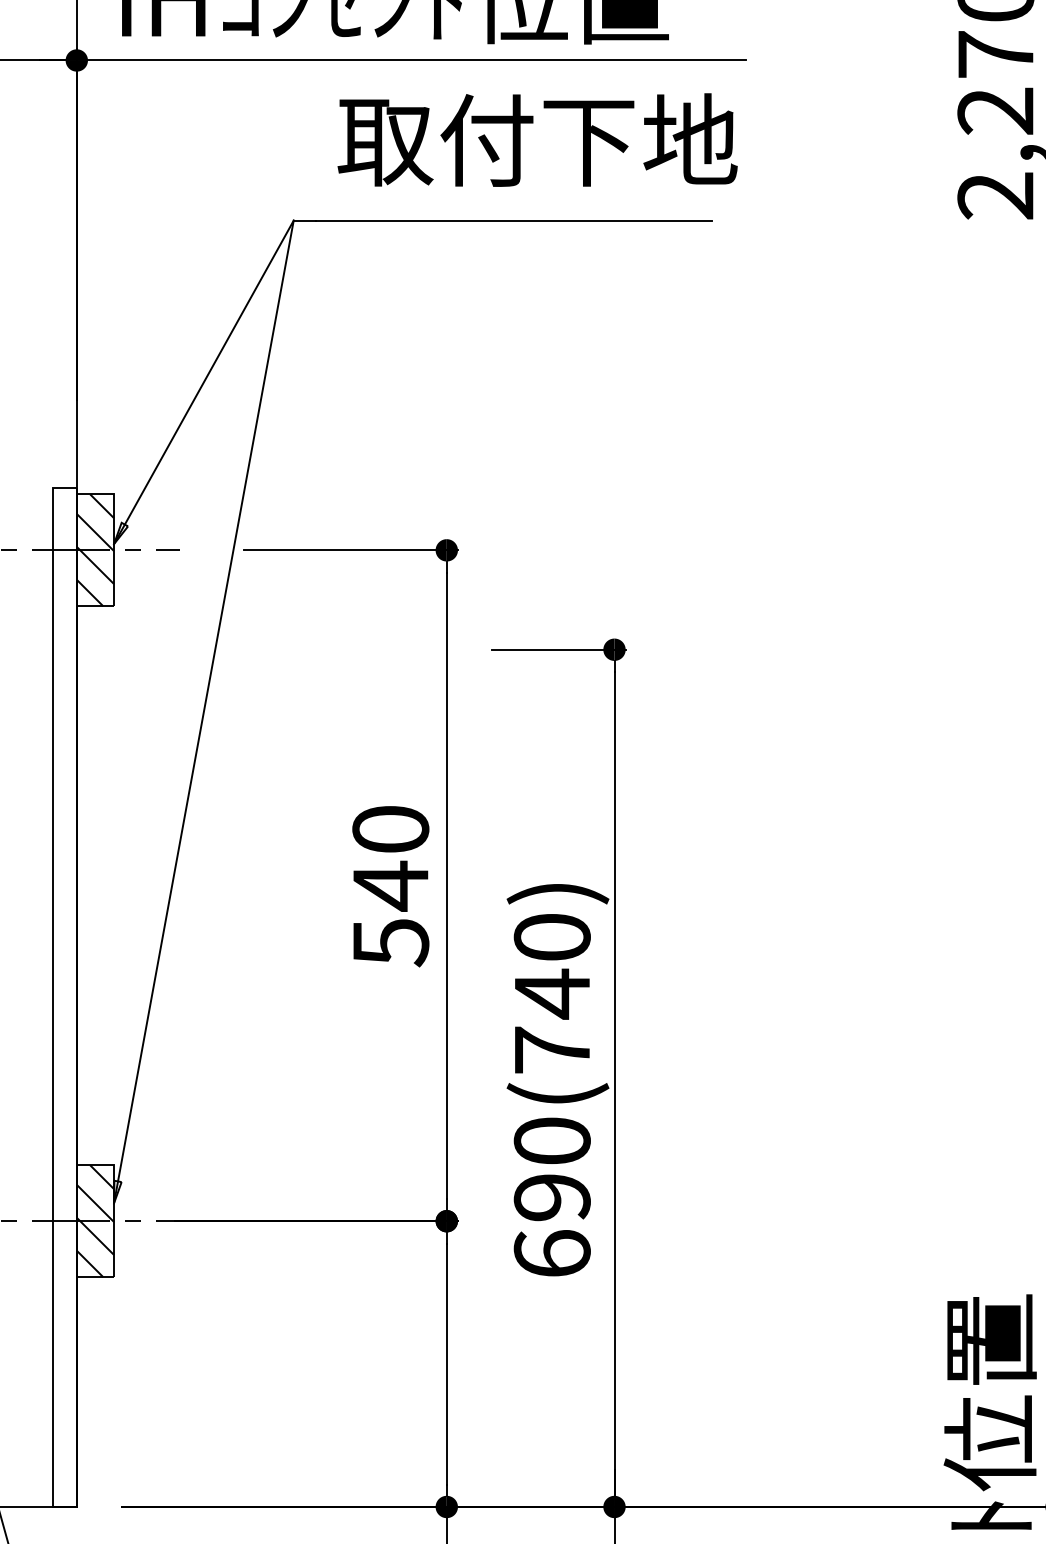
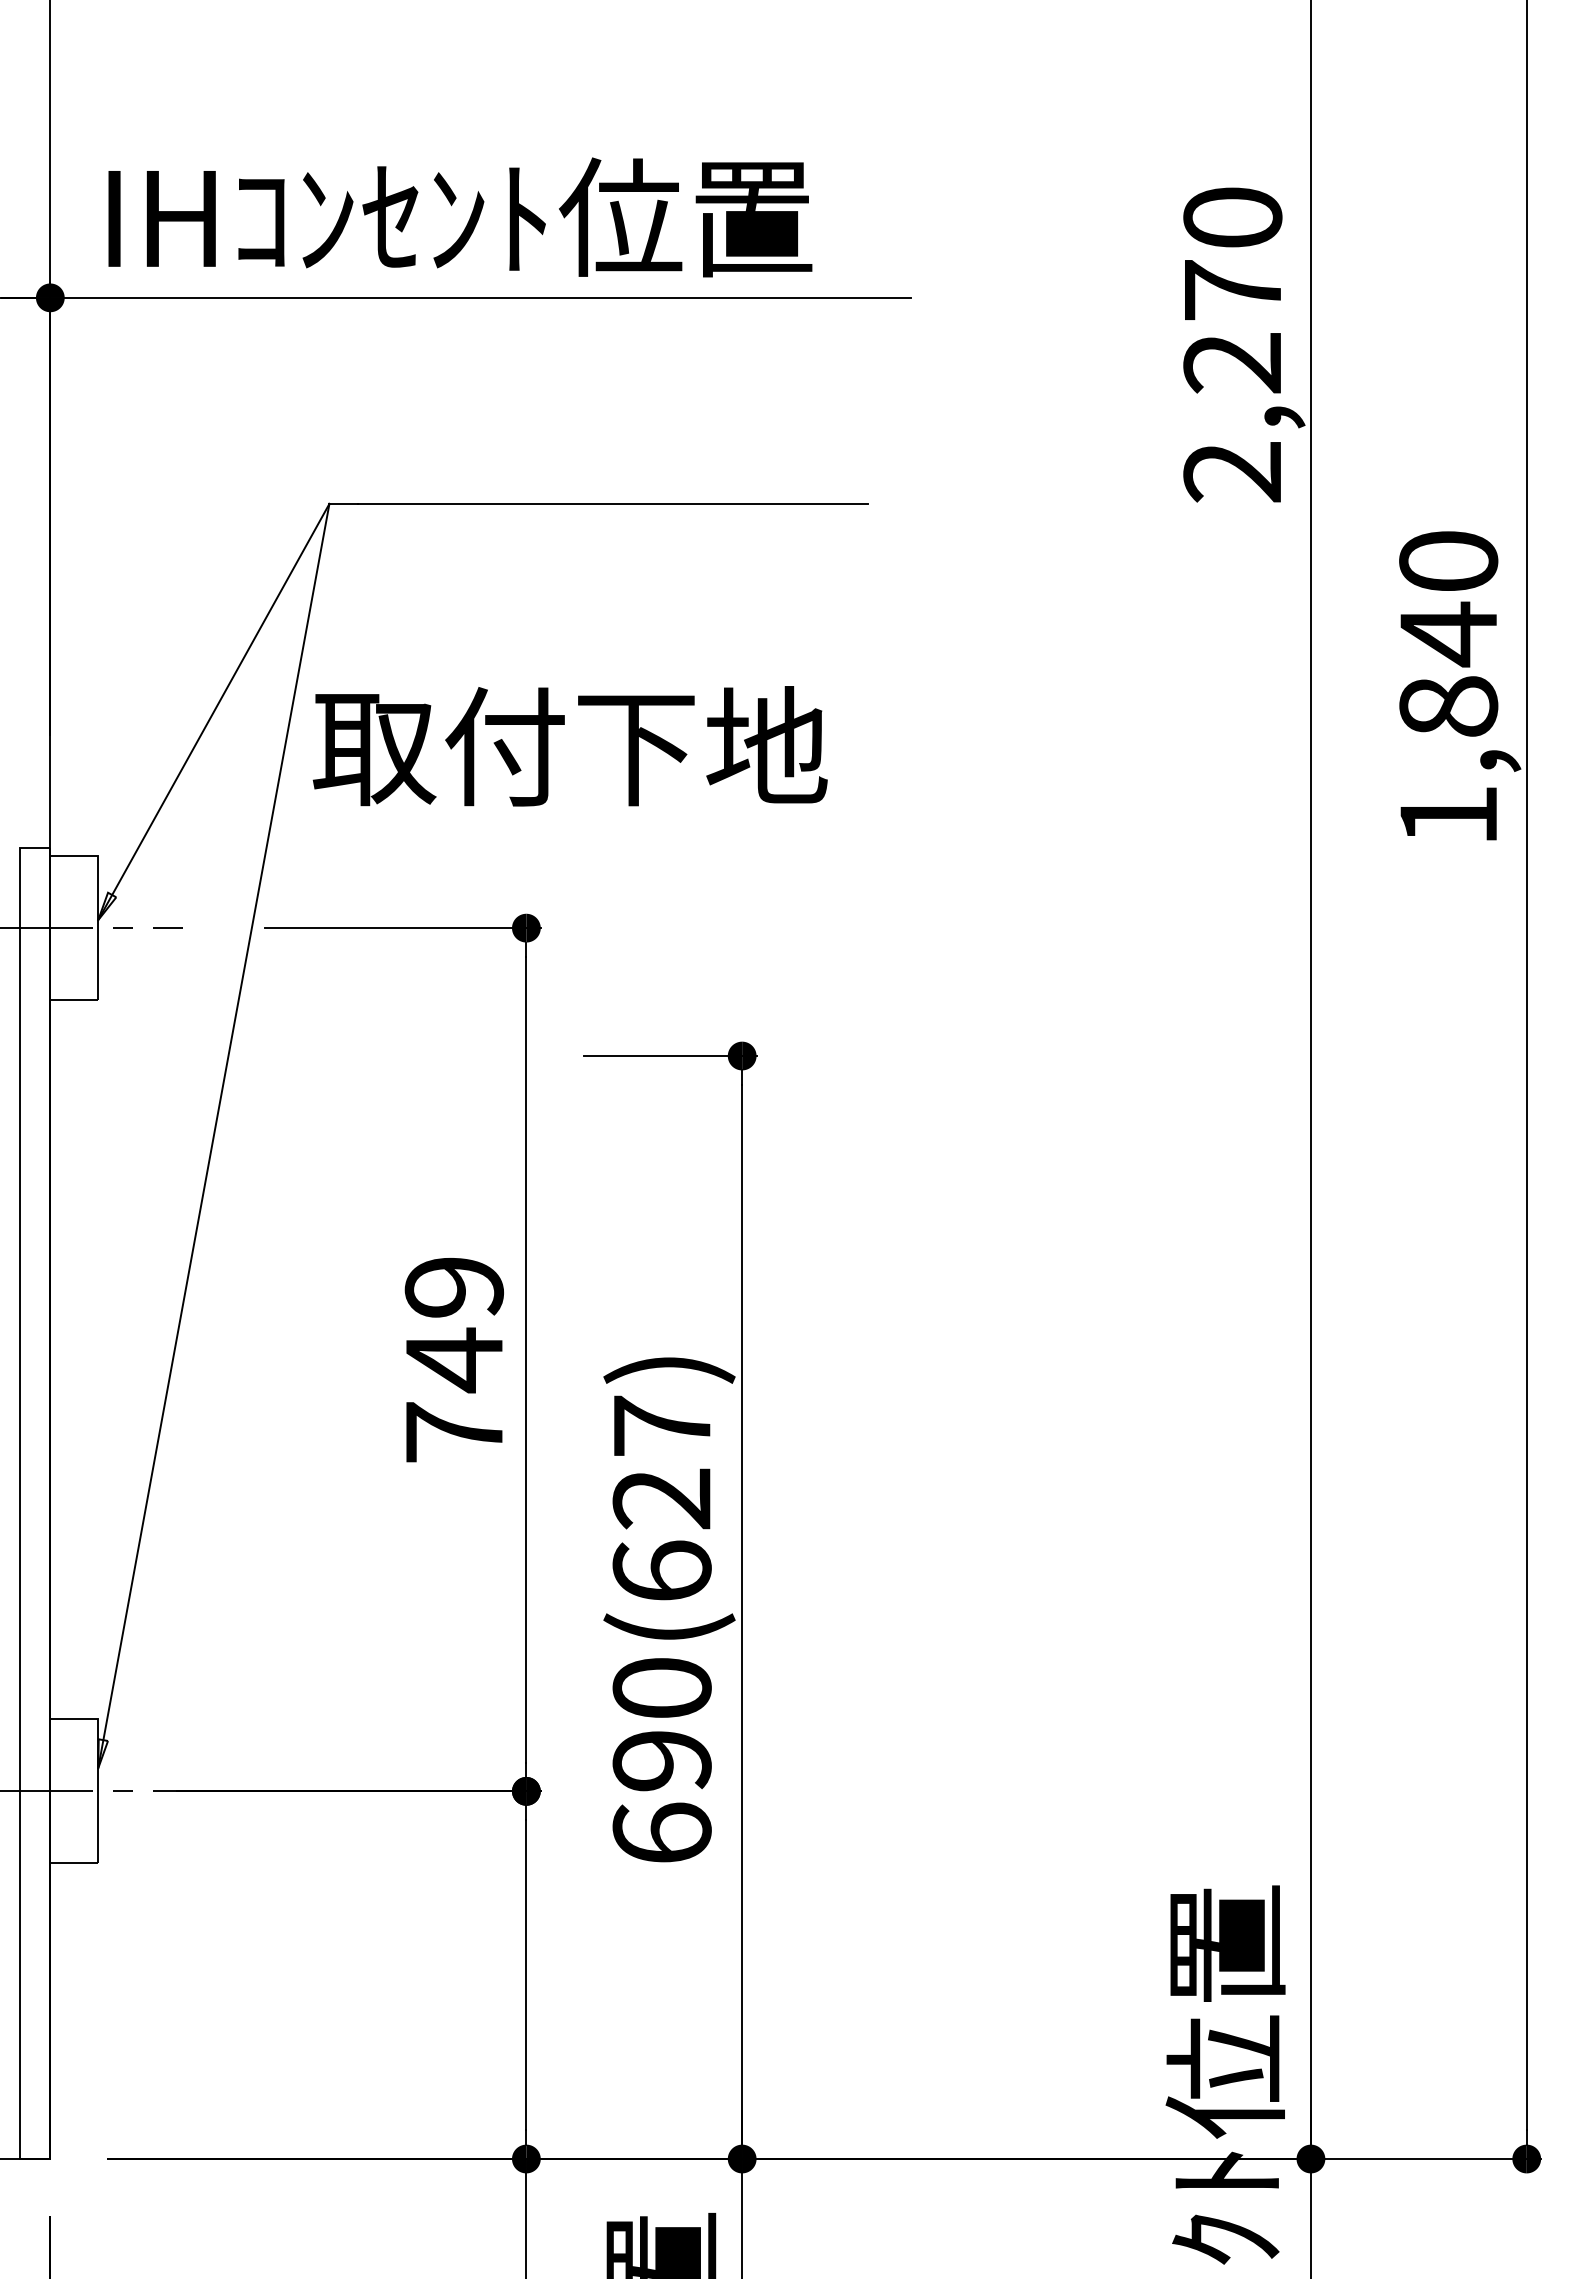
text: (537, 140) -> (569, 746), moved
hatch: (95, 550) -> (74, 928), removed
text: (390, 886) -> (454, 1360), 540 -> 749
text: (551, 993) -> (661, 1498), 690(740) -> 690(627)
hatch: (95, 1221) -> (74, 1791), removed

